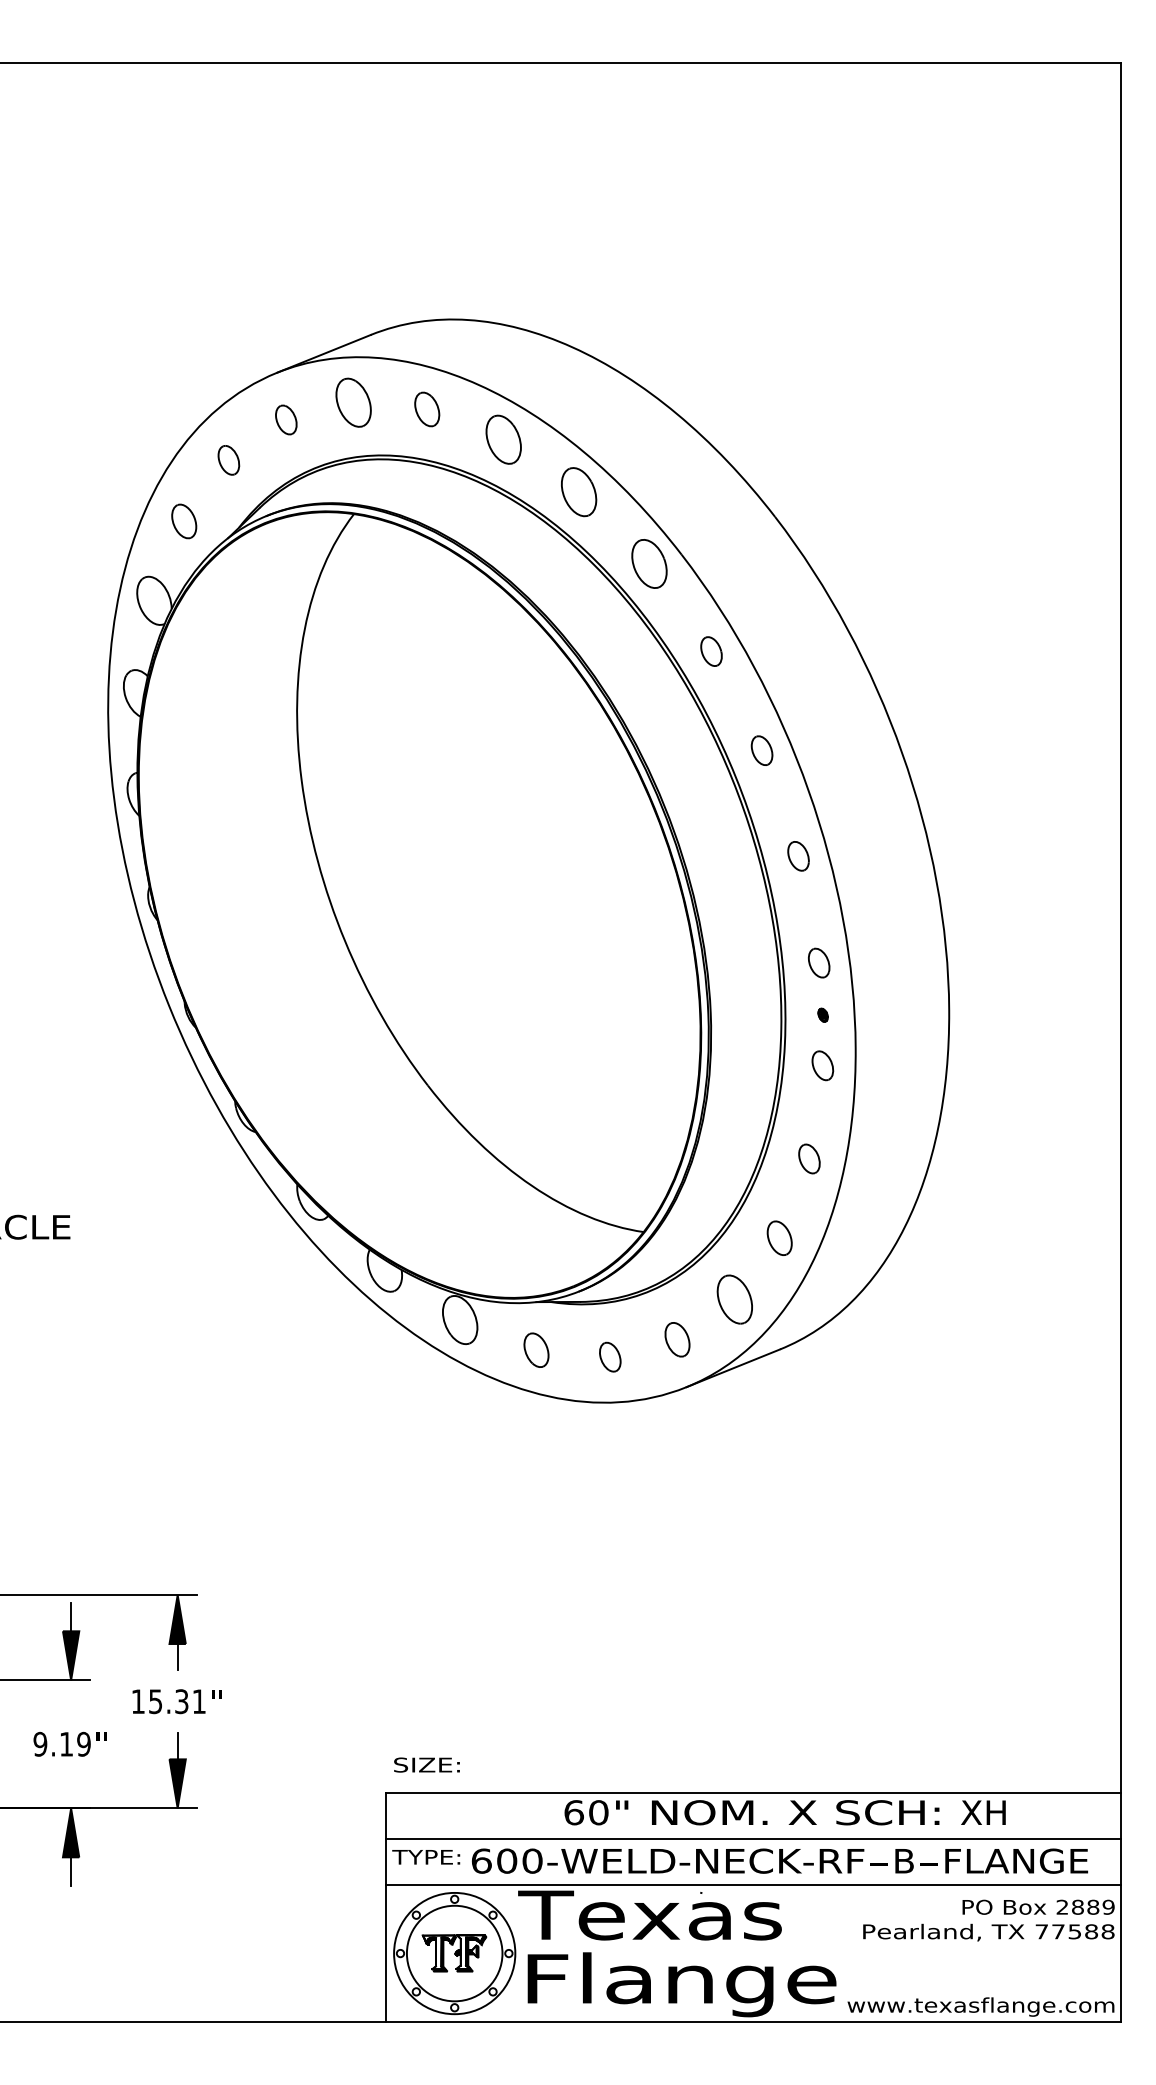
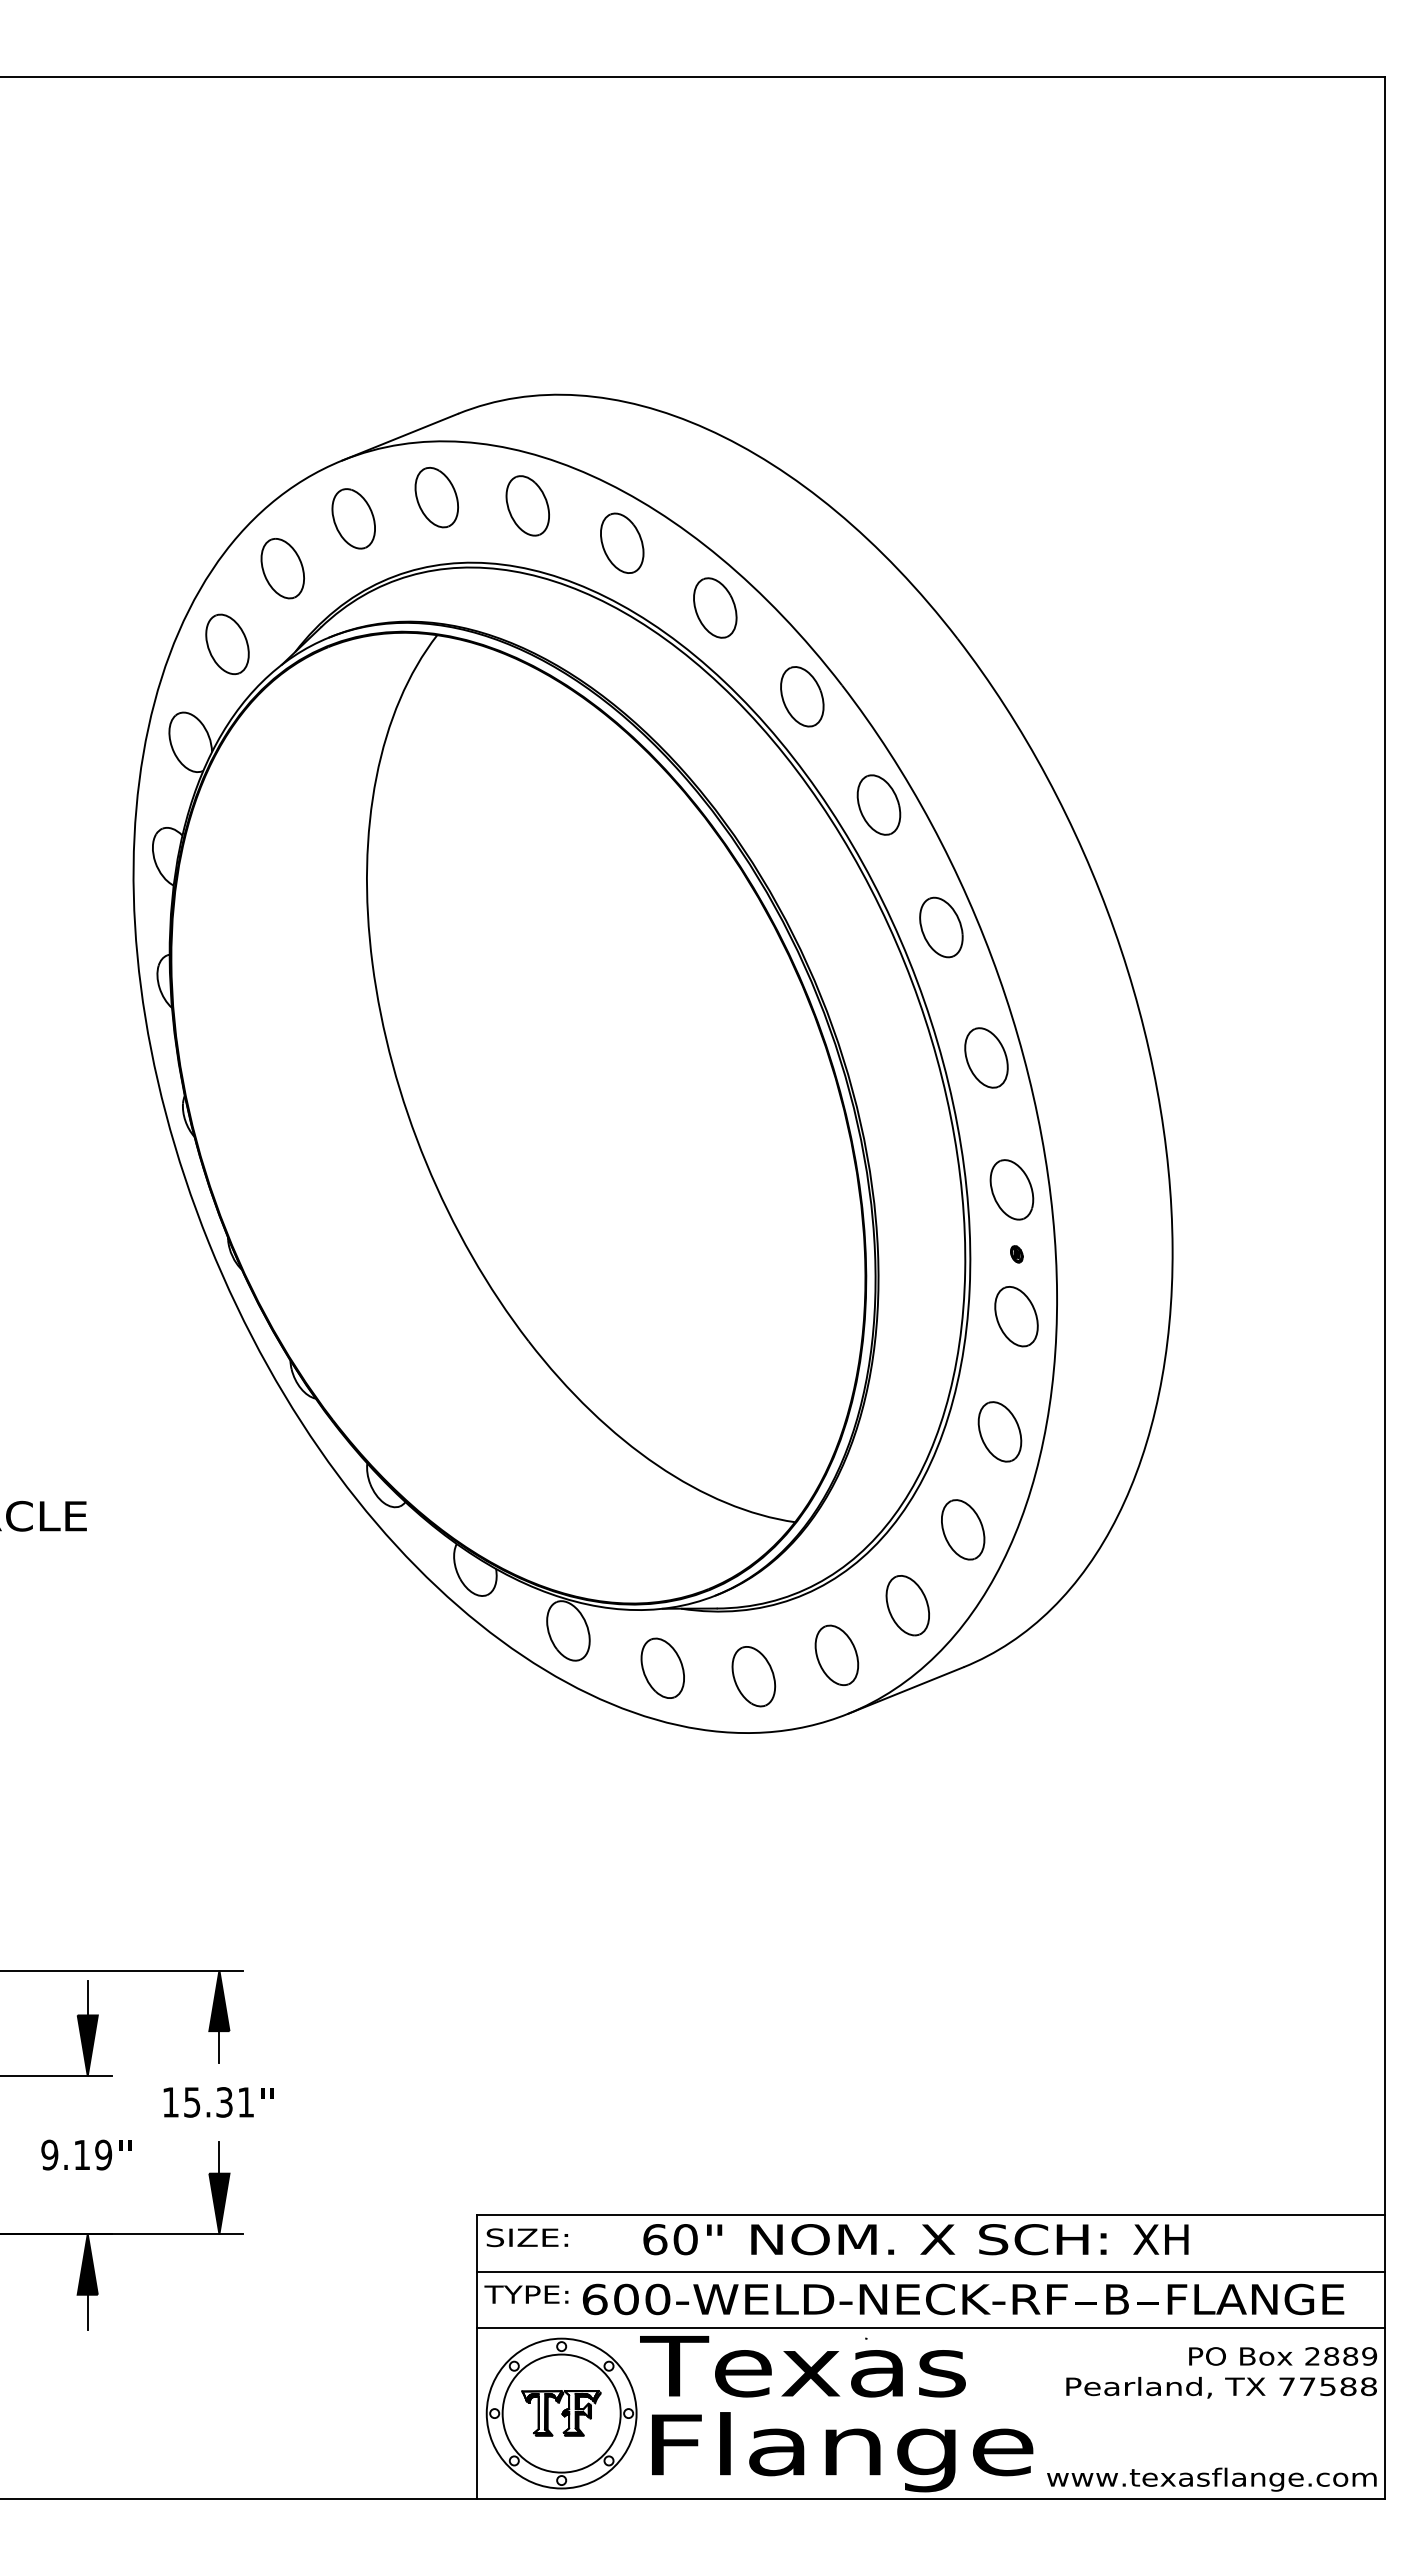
part: (427, 409) -> (527, 505), size x1.43
part: (286, 419) -> (353, 518), size x1.67
part: (228, 460) -> (282, 568), size x1.67
part: (184, 520) -> (227, 643), size x1.43
part: (711, 651) -> (878, 804), size x1.67
part: (762, 750) -> (941, 927), size x1.67
part: (798, 855) -> (986, 1057), size x1.67
part: (818, 962) -> (1011, 1189), size x1.67
part: (822, 1065) -> (1016, 1316), size x1.67
part: (809, 1158) -> (999, 1431), size x1.67
part: (779, 1237) -> (963, 1529), size x1.43
part: (677, 1339) -> (836, 1654), size x1.43
part: (536, 1349) -> (662, 1667), size x1.43
part: (609, 1356) -> (753, 1676), size x1.67
text: (427, 1764) -> (527, 2237), moved
text: (784, 1812) -> (915, 2239), moved

